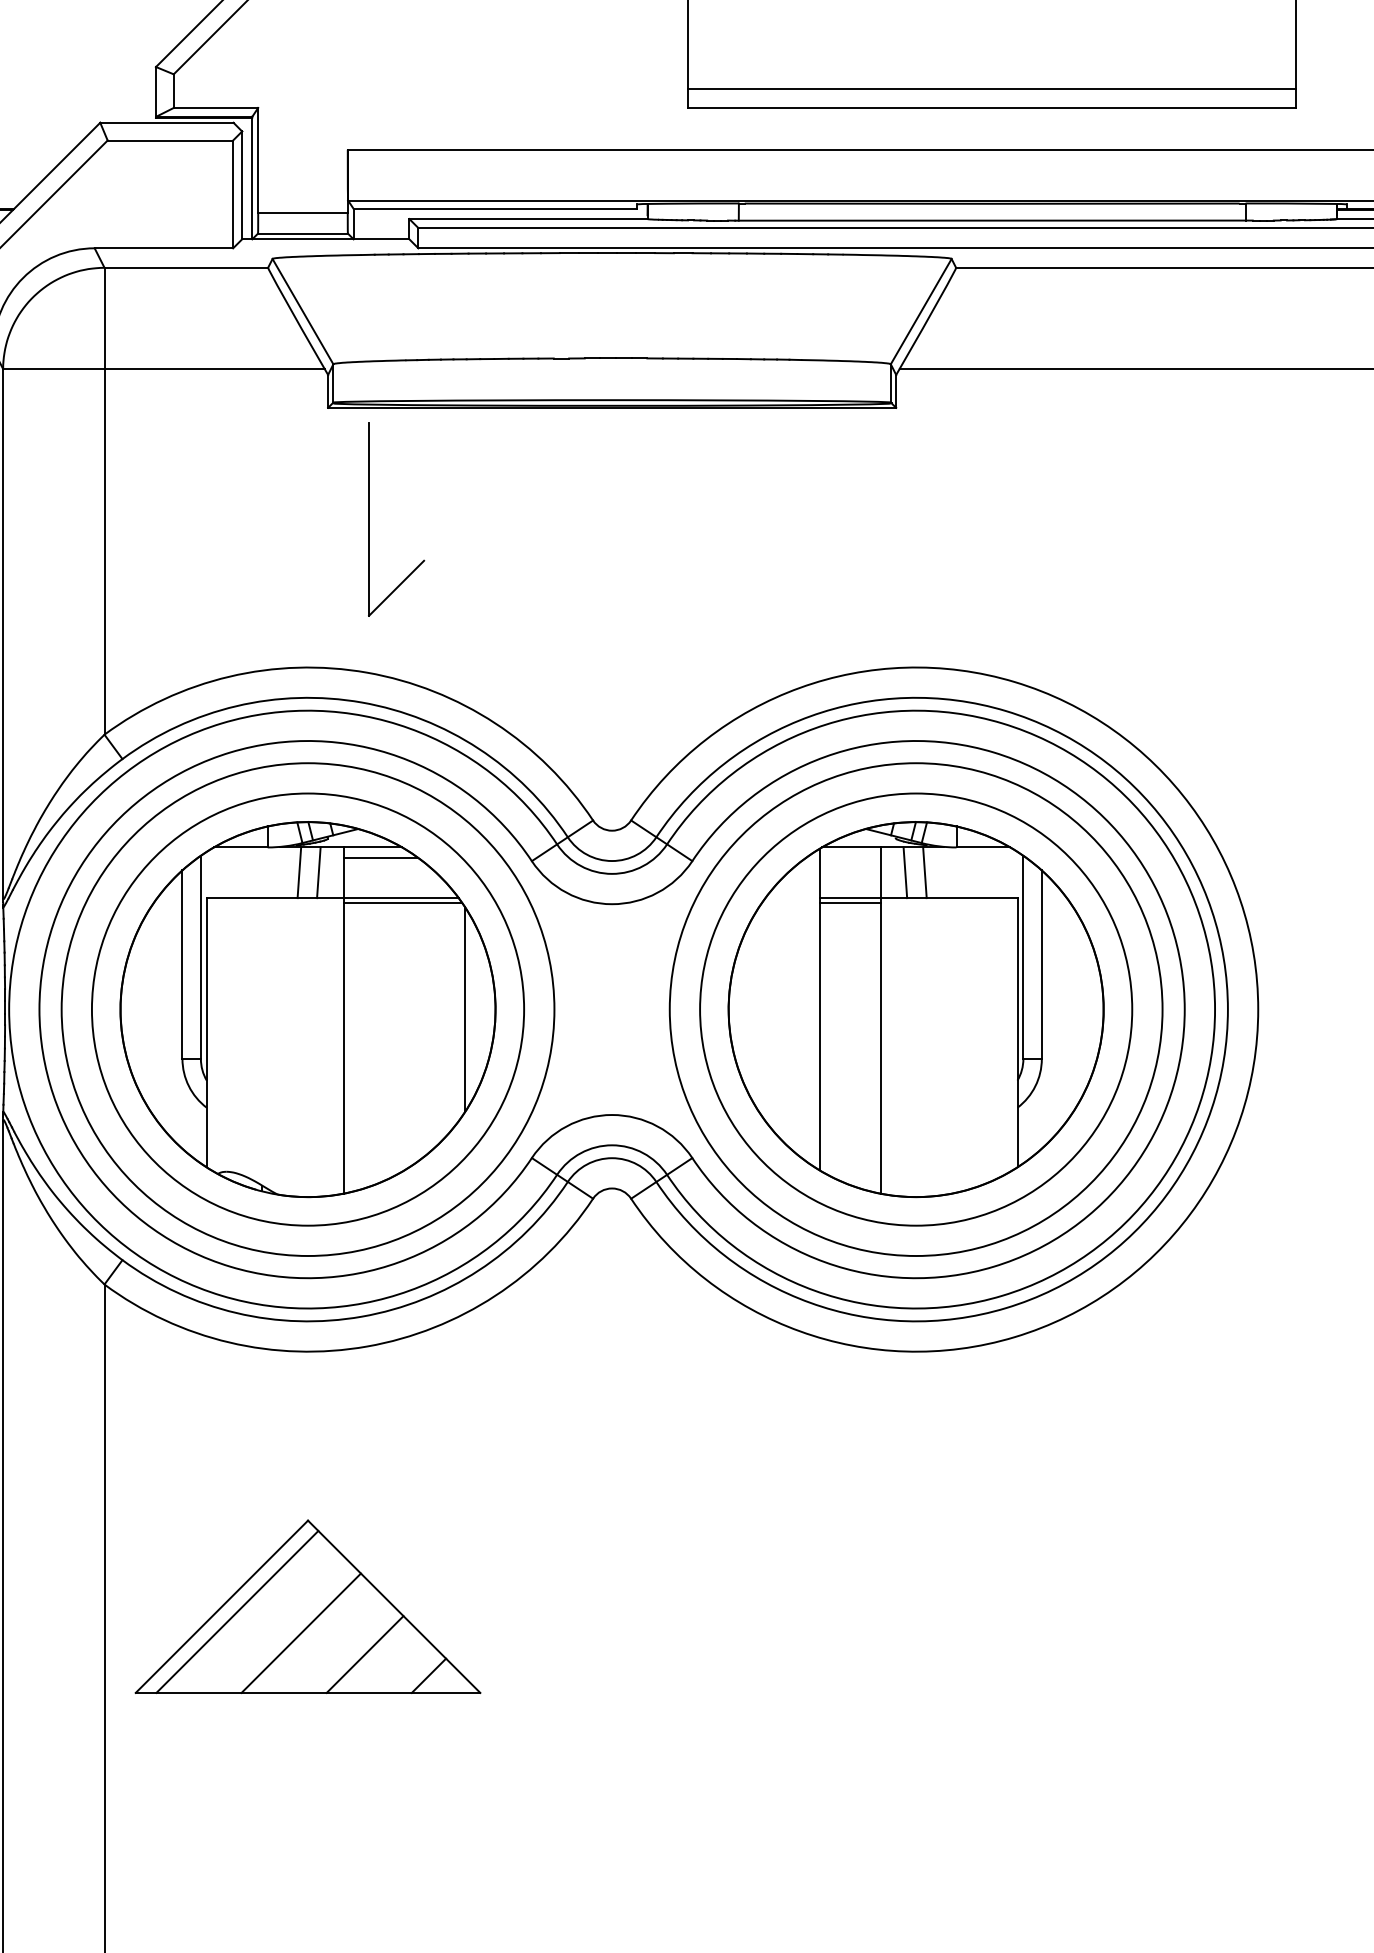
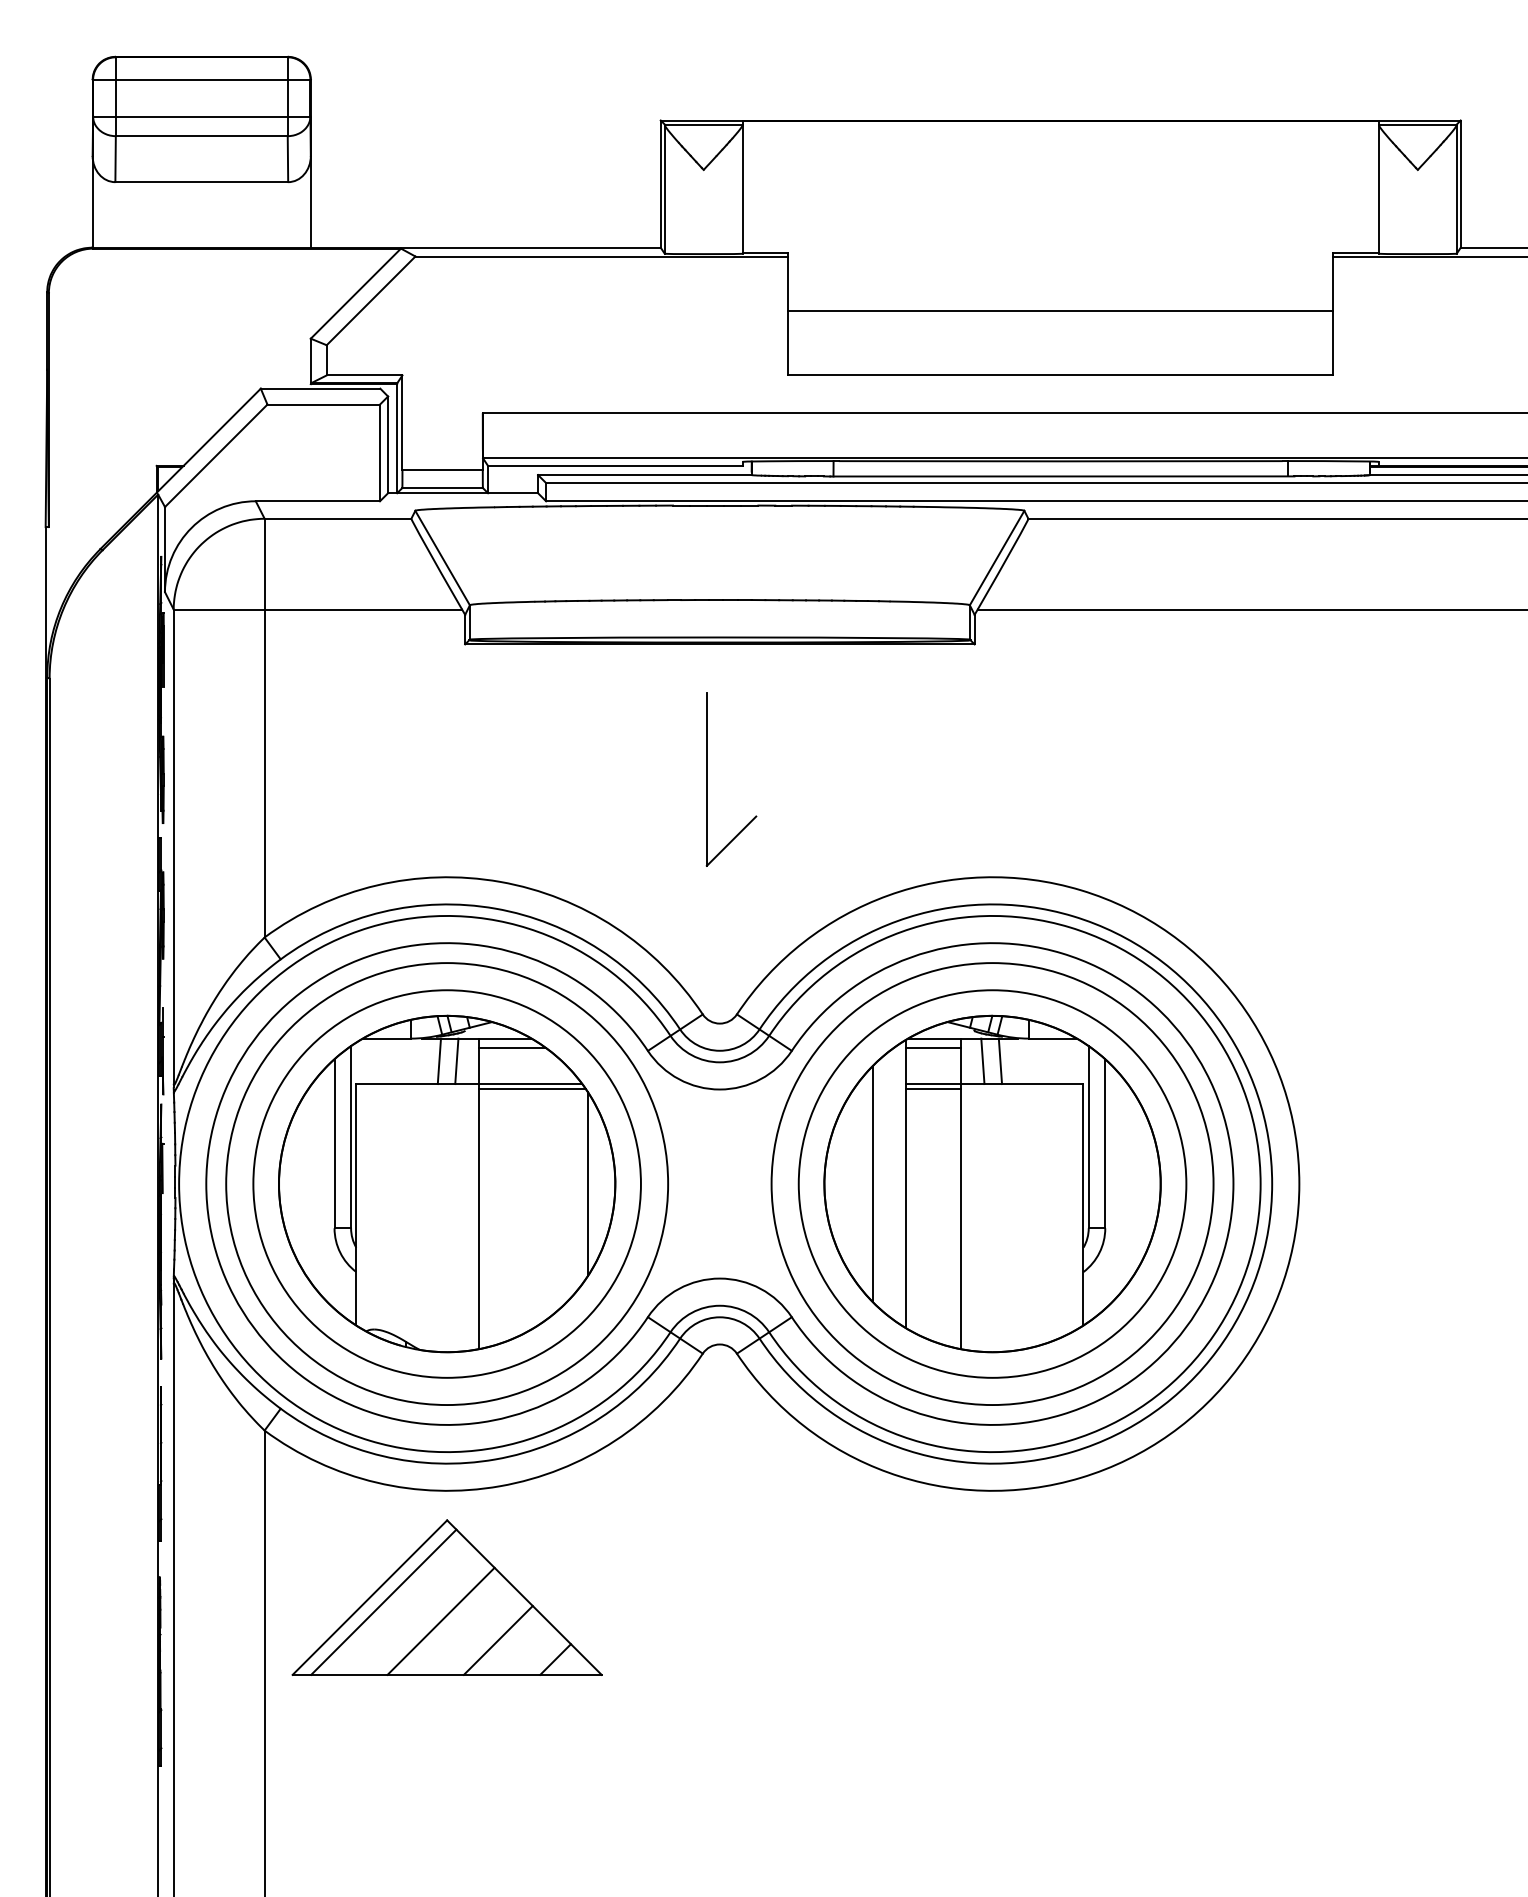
line: (991, 89) -> (1060, 311), moved
part: (369, 519) -> (707, 779), moved
line: (850, 857) -> (933, 1047), added
line: (782, 1010) -> (872, 1184), added
part: (307, 1606) -> (446, 1597), moved

